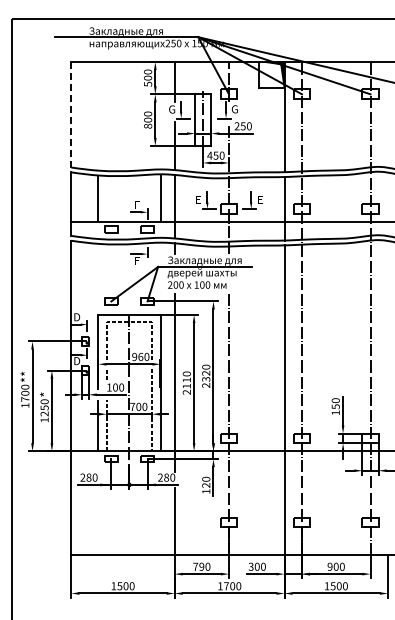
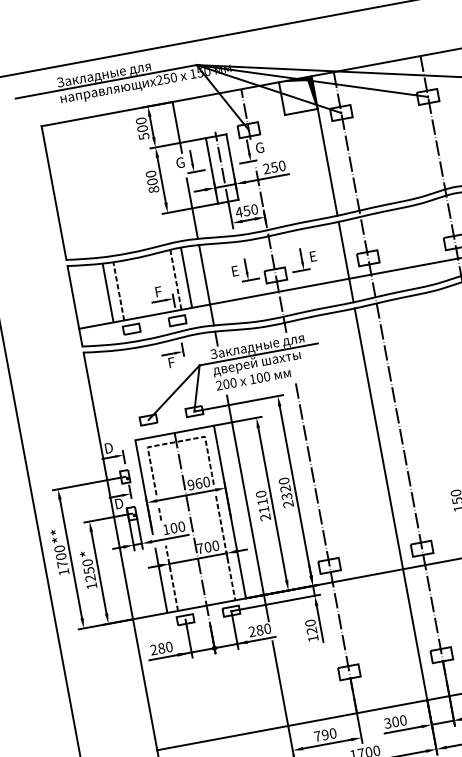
line: (71, 114) -> (54, 192), dashed -> solid
line: (152, 197) -> (176, 278), added
line: (106, 198) -> (118, 290), added

